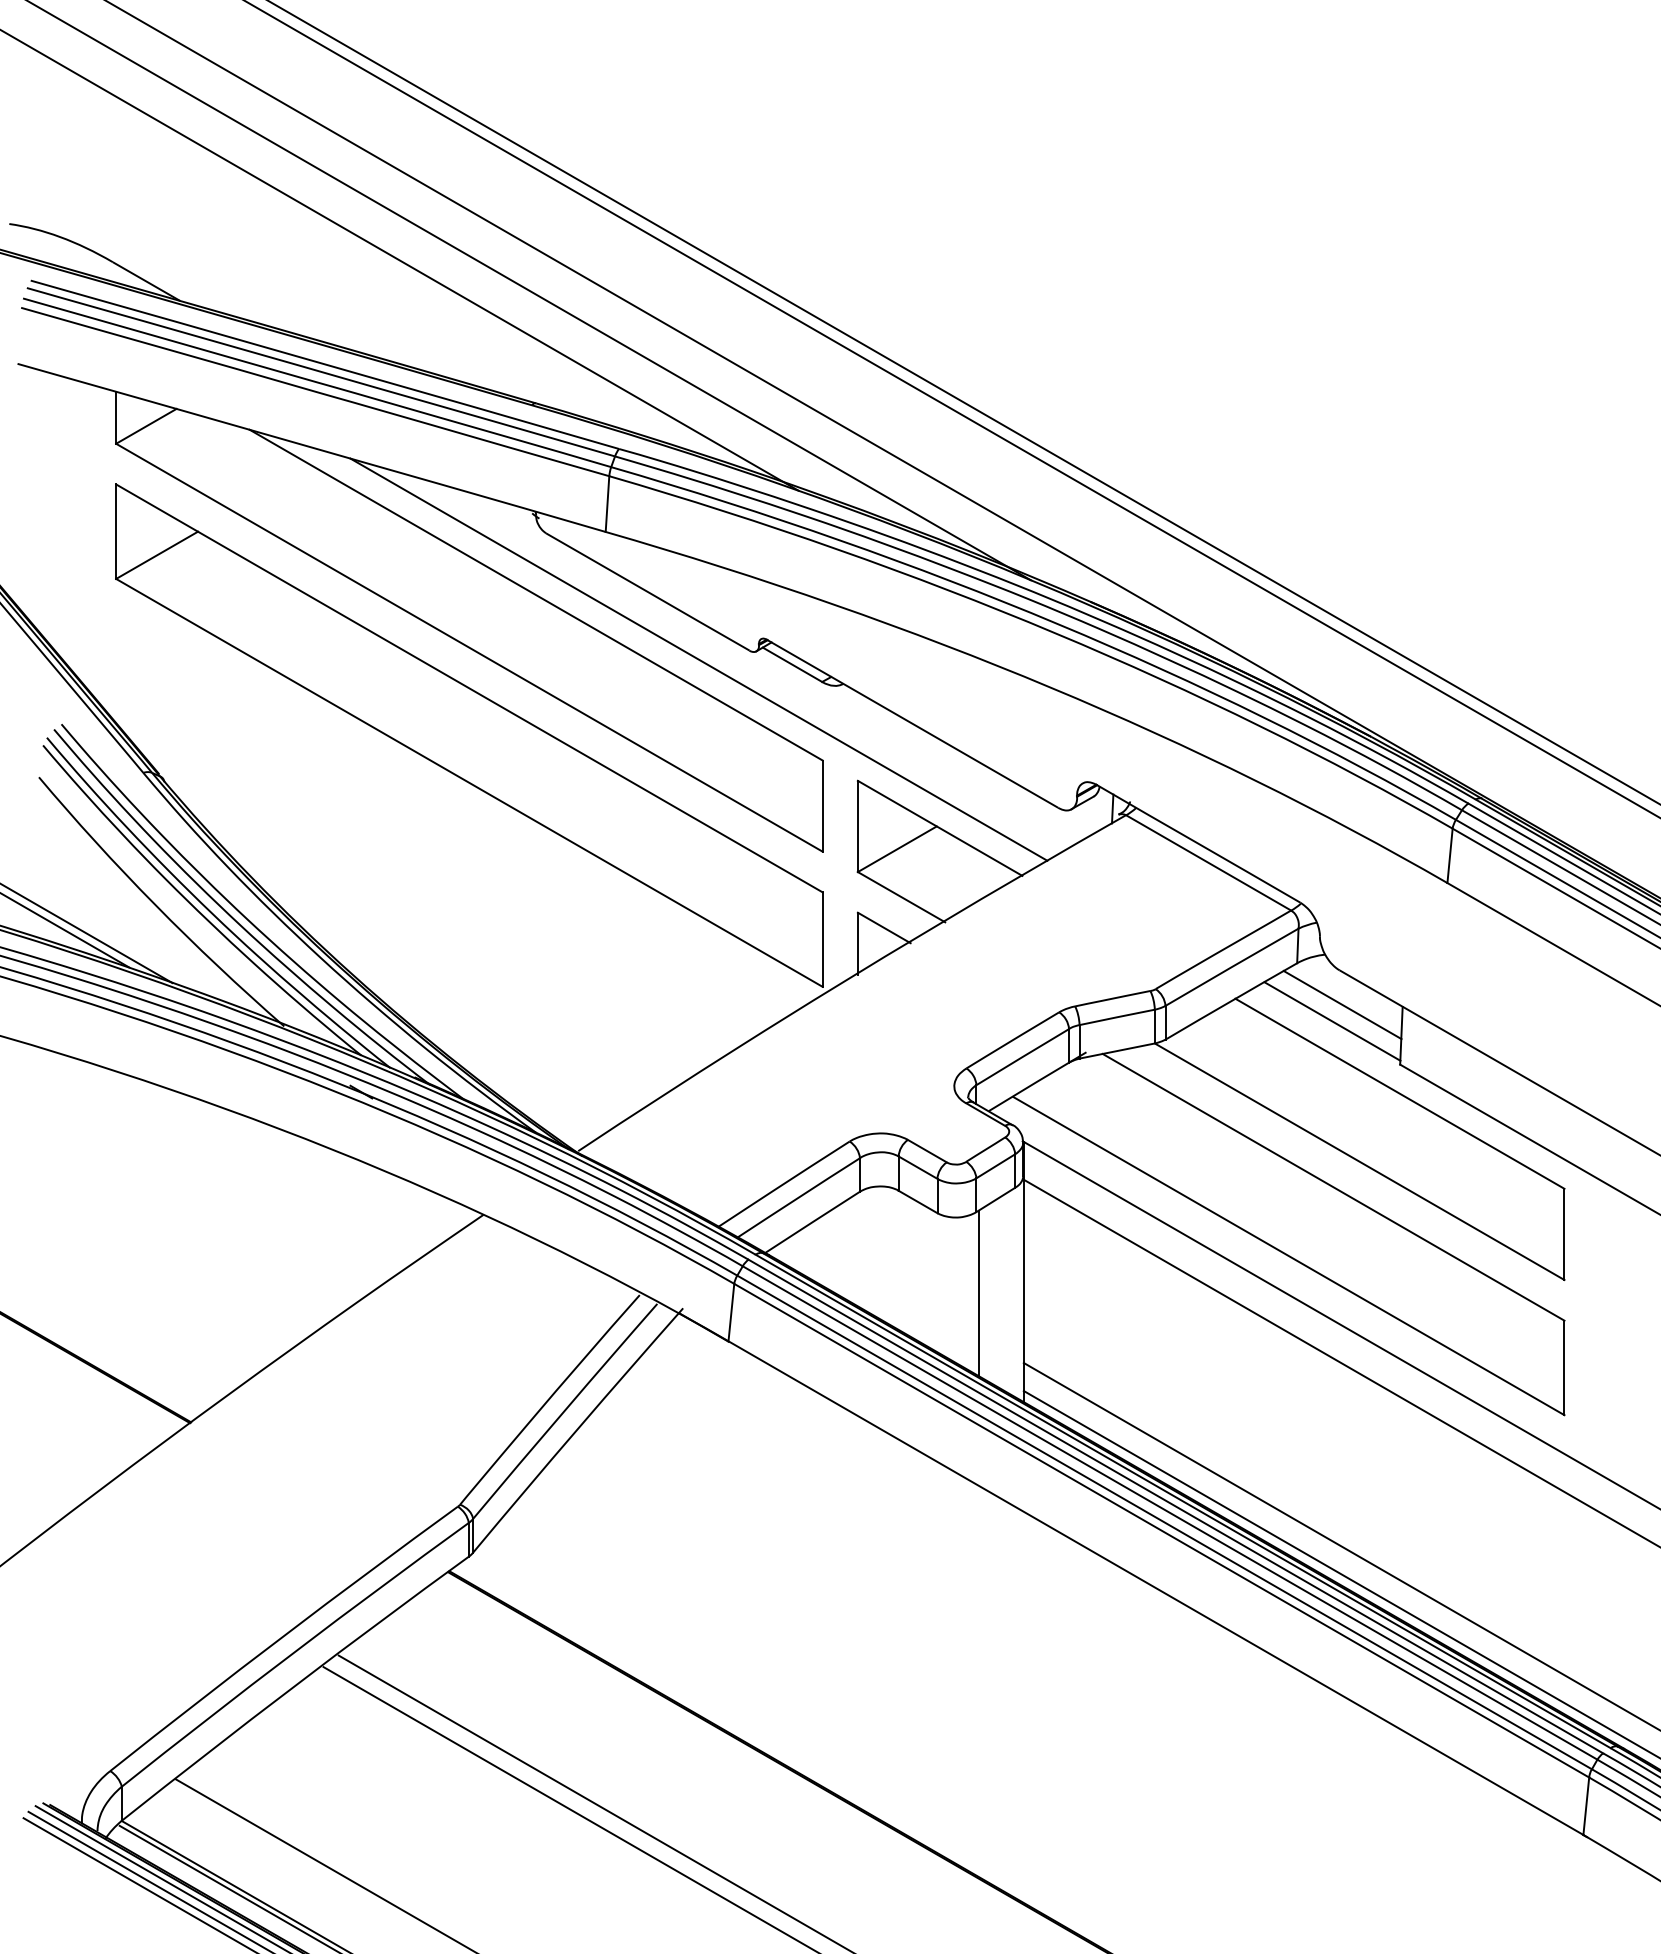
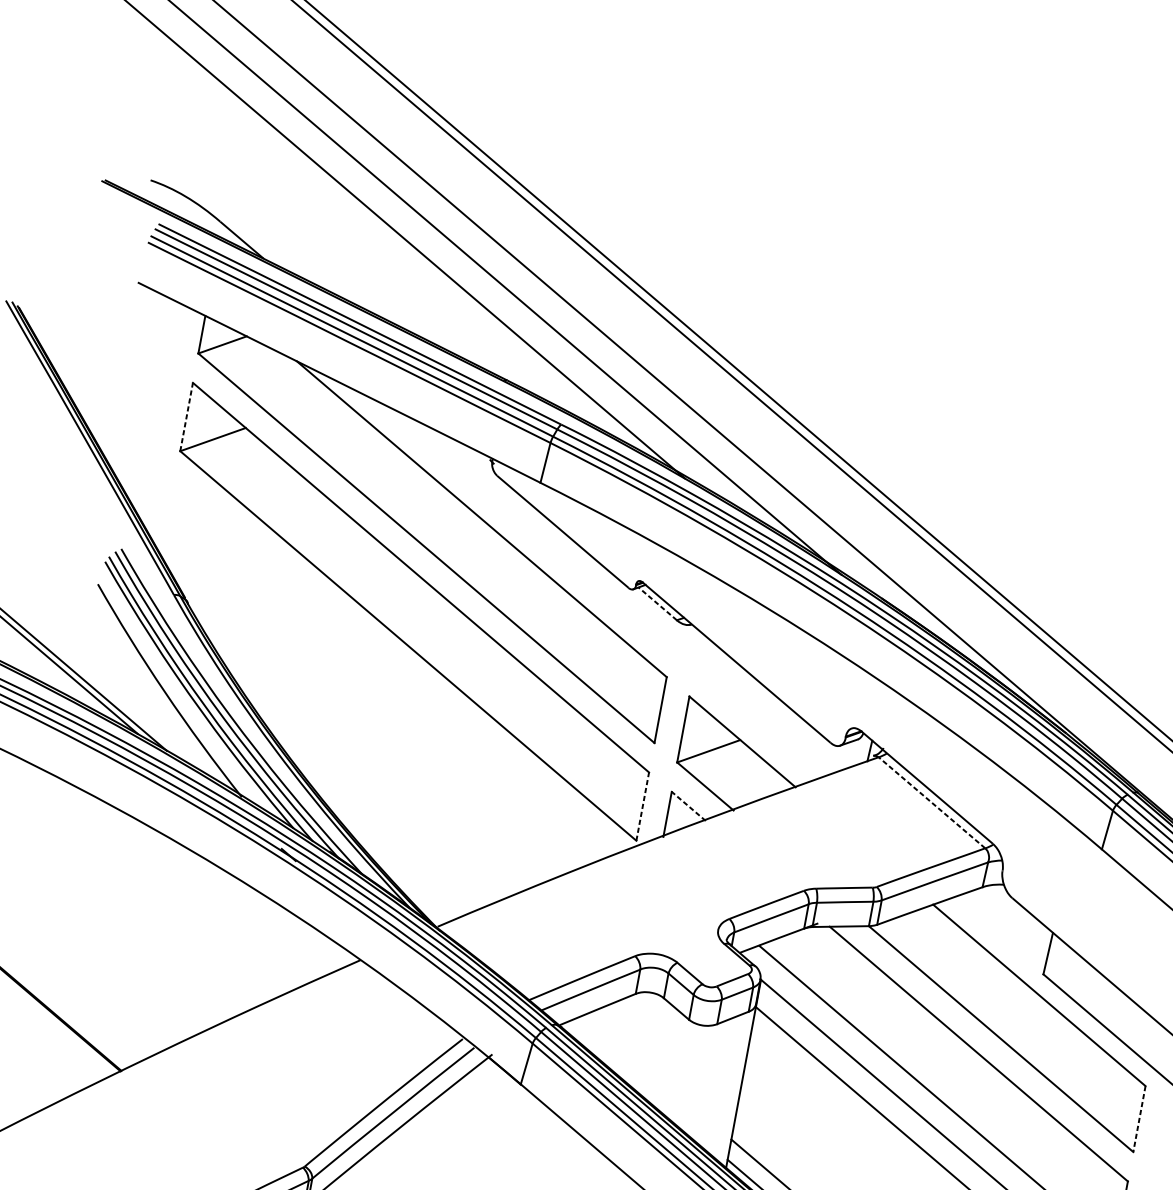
line: (116, 531) -> (186, 416), solid -> dashed
line: (698, 659) -> (590, 587), removed
line: (792, 664) -> (657, 603), solid -> dashed
line: (1208, 862) -> (931, 802), solid -> dashed
line: (883, 927) -> (688, 805), solid -> dashed
line: (822, 939) -> (642, 806), solid -> dashed
line: (1342, 1004) -> (1009, 923), removed
line: (1332, 1021) -> (1000, 934), removed
line: (1564, 1234) -> (1139, 1119), solid -> dashed
line: (979, 1293) -> (708, 1083), removed

